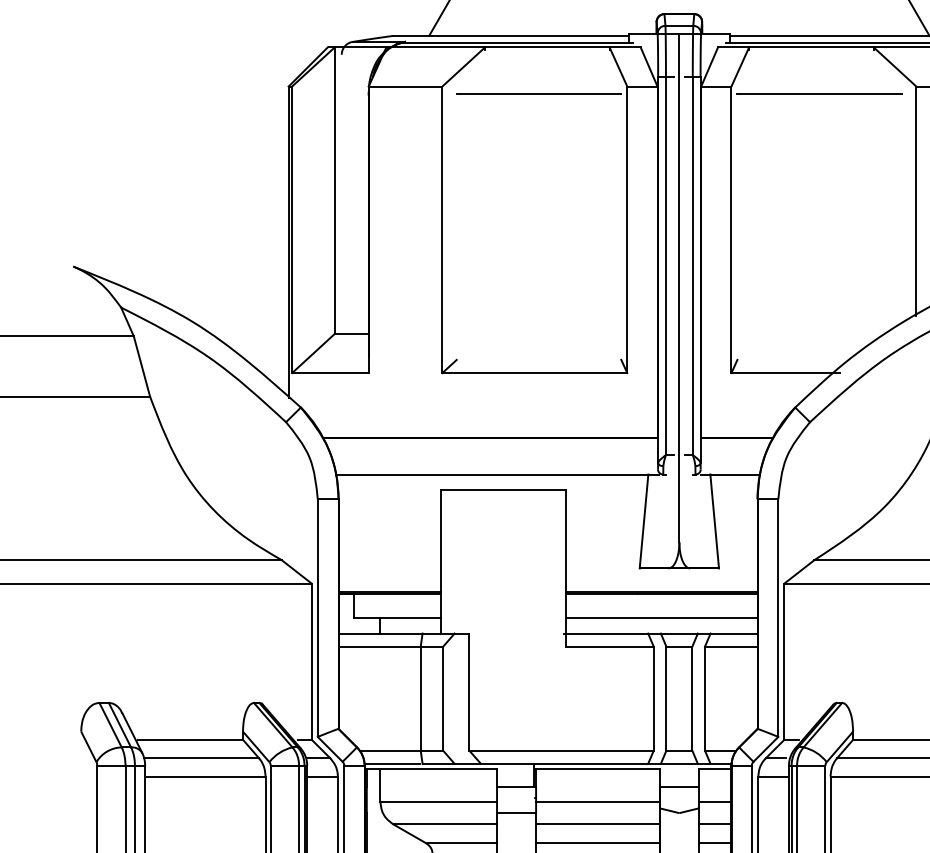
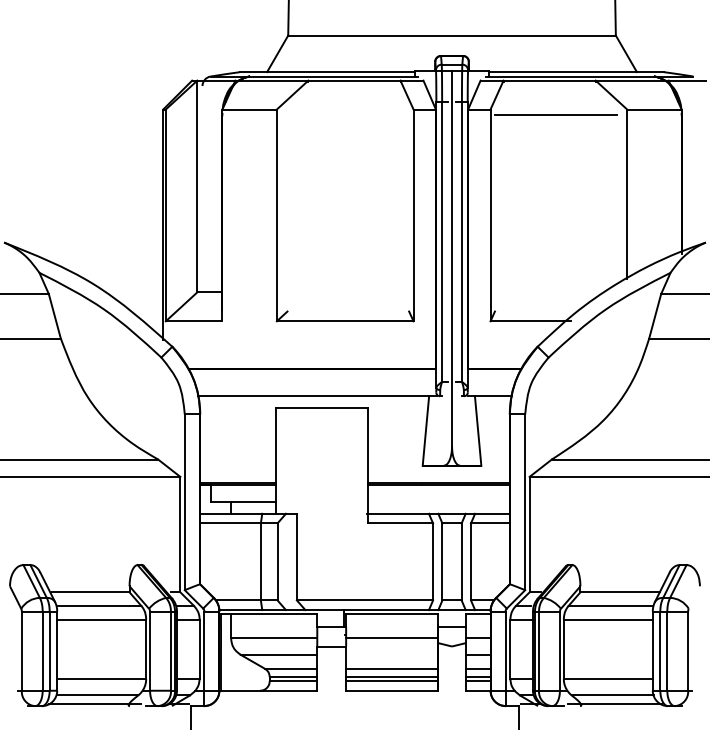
line: (539, 94) -> (348, 115), removed
line: (661, 618) -> (438, 502), removed
line: (597, 823) -> (391, 654), removed

